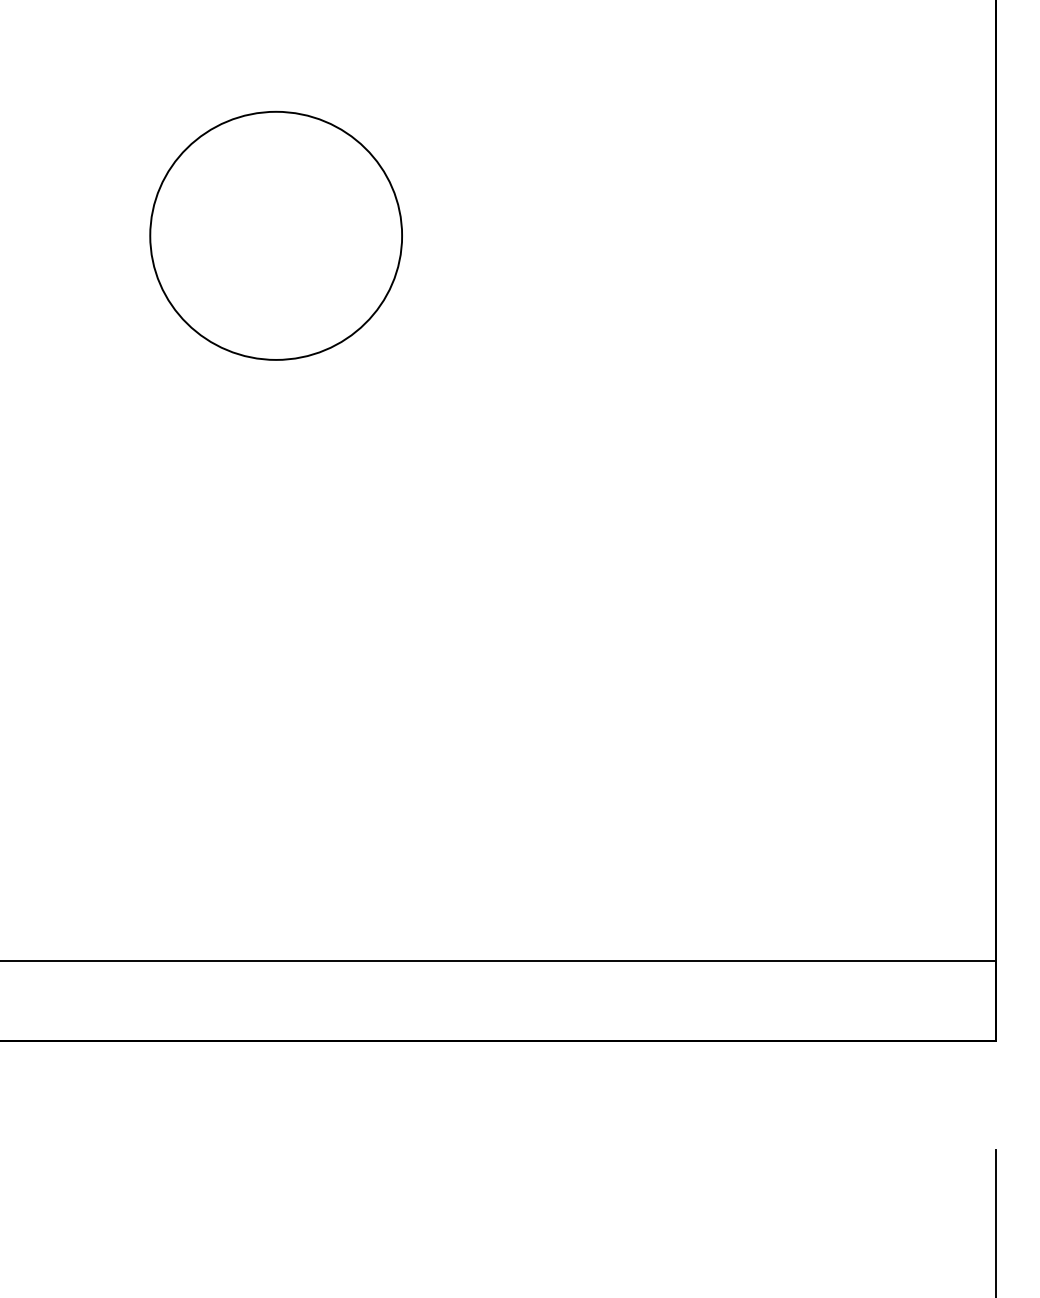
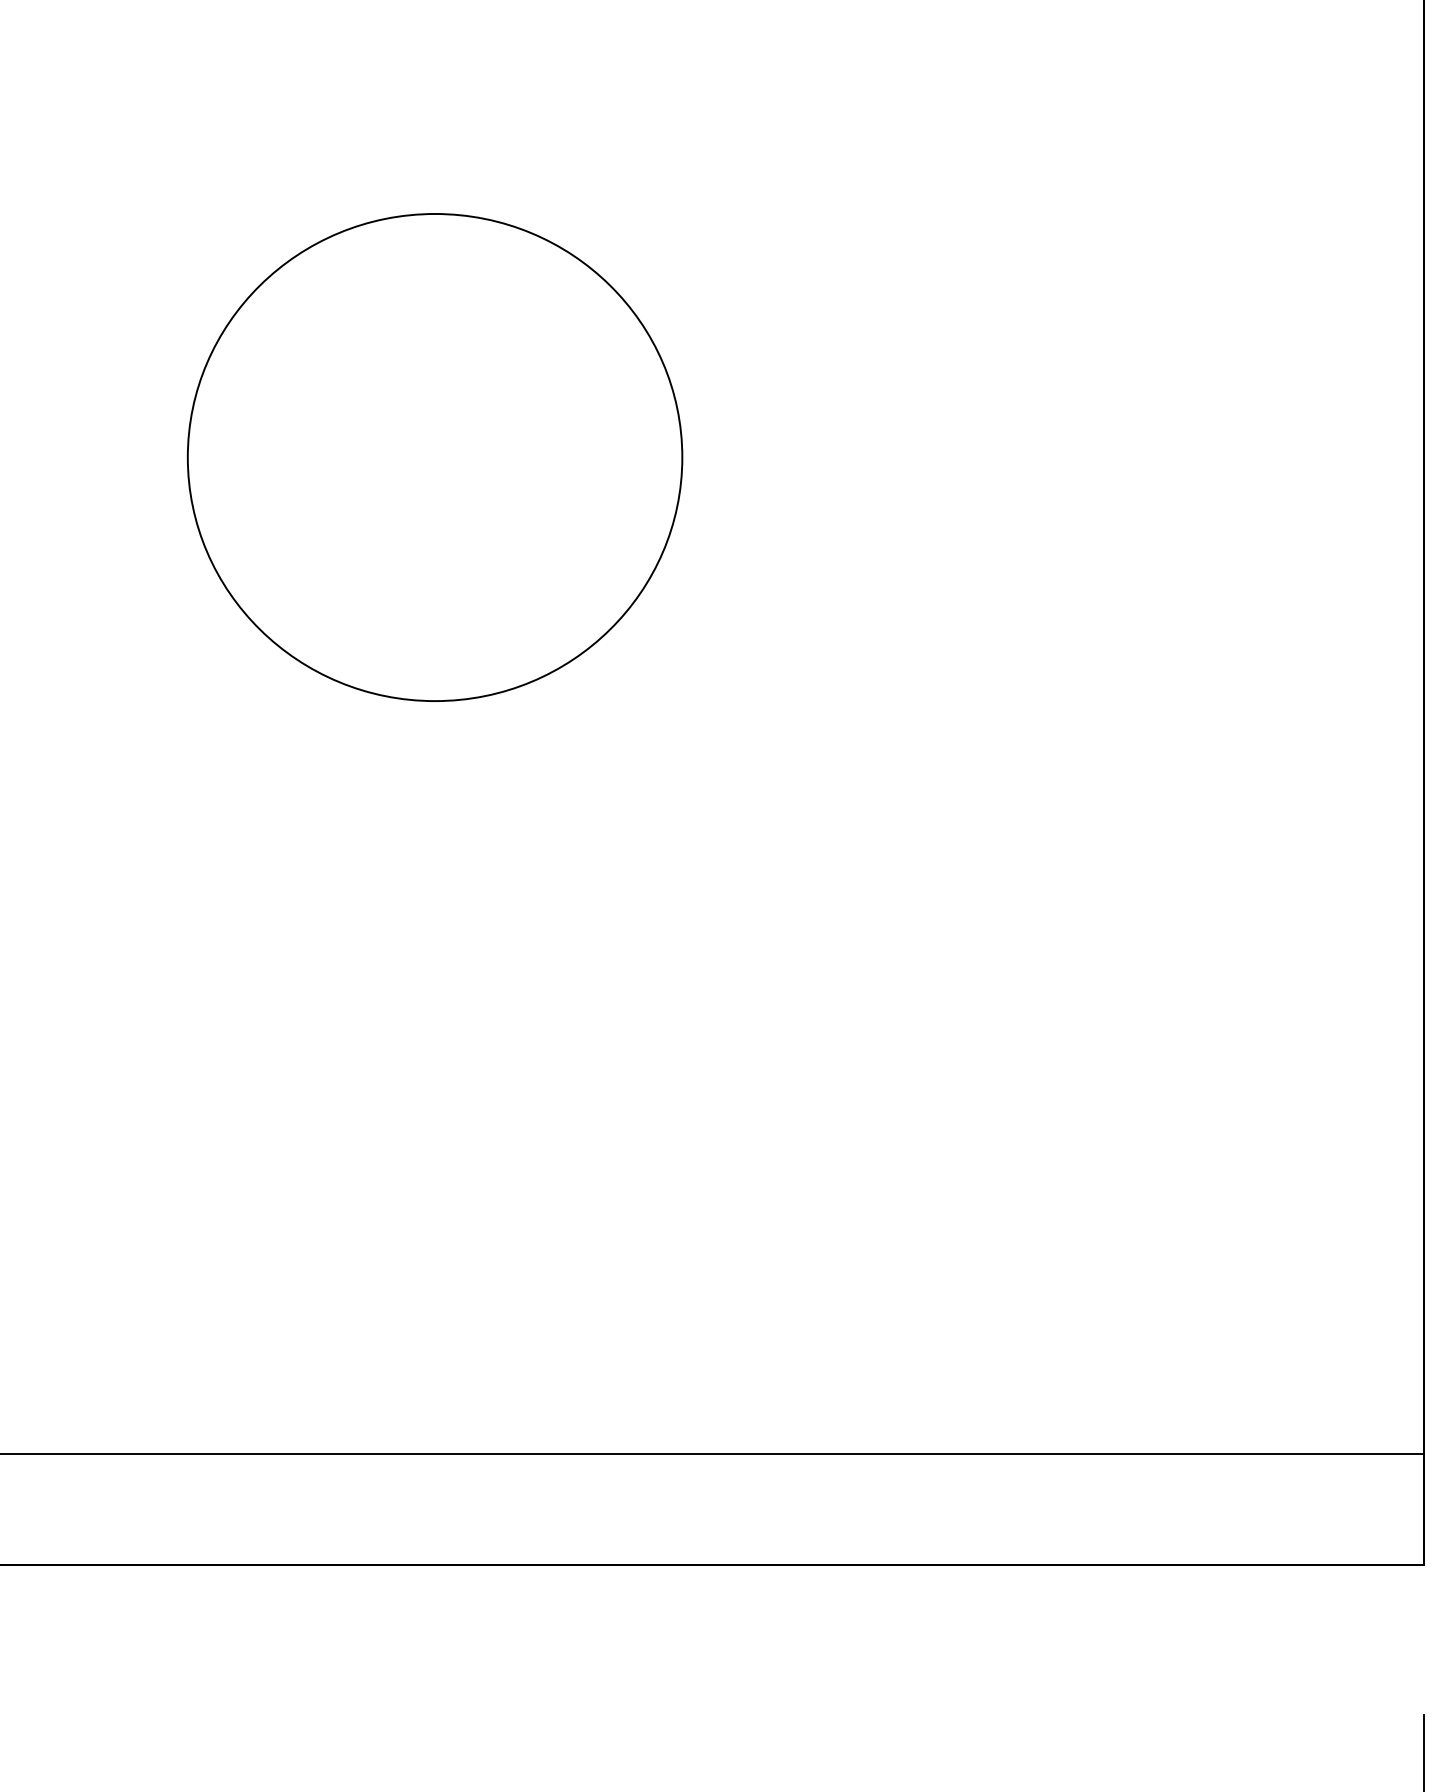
part: (275, 235) -> (434, 457), size x1.43

